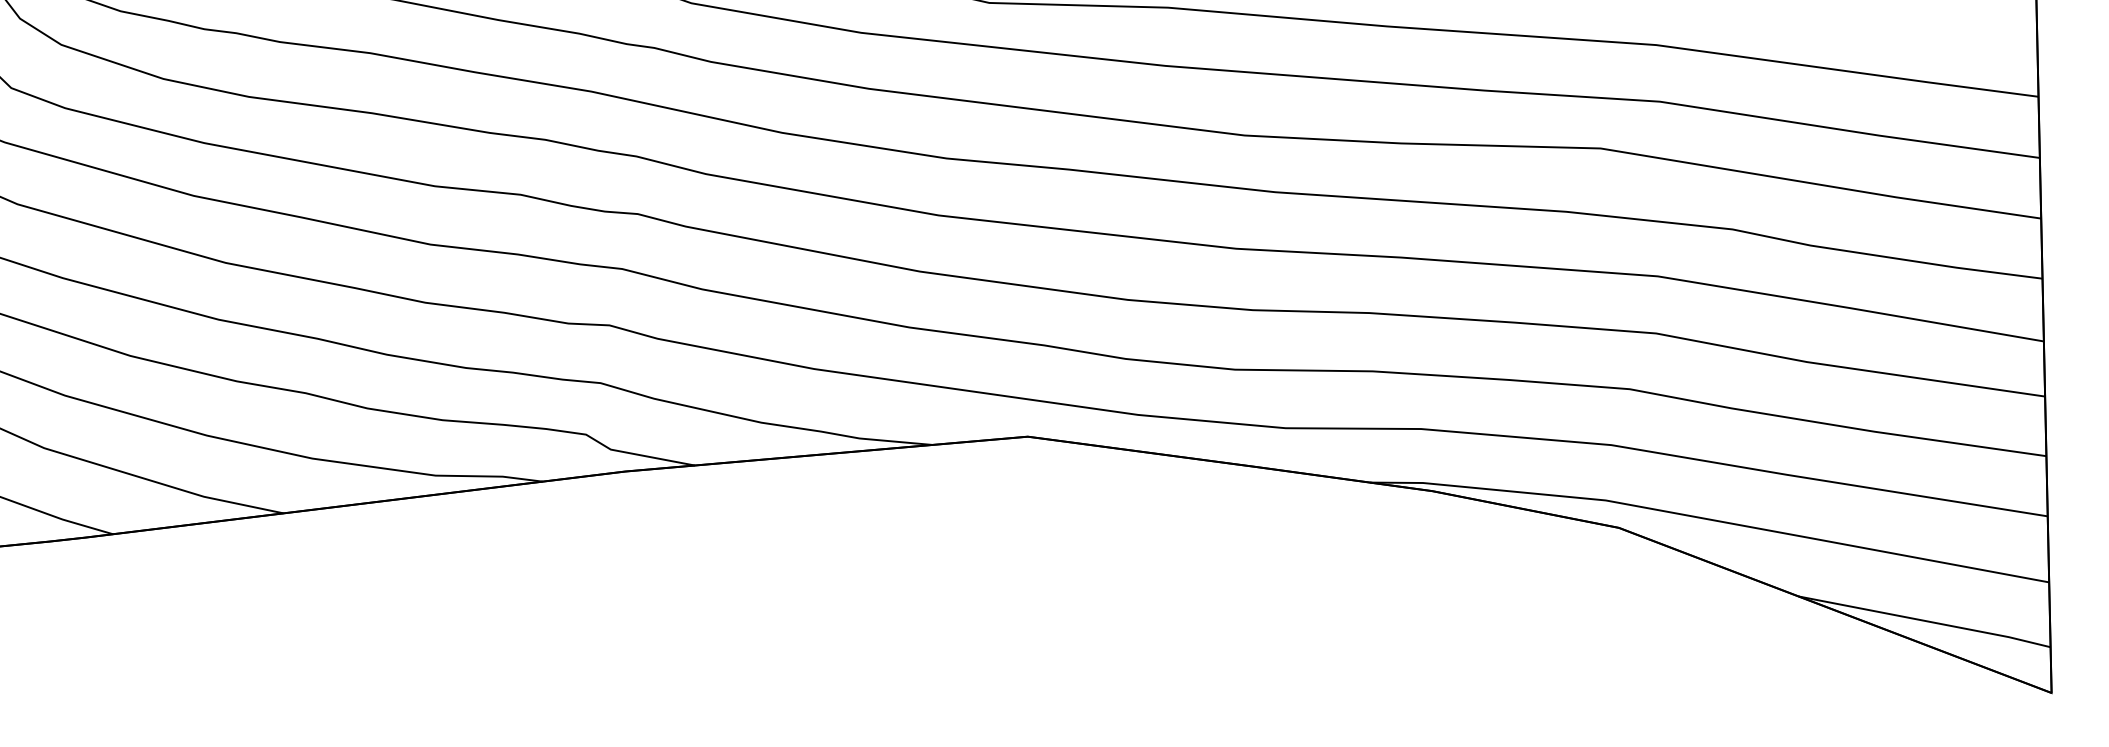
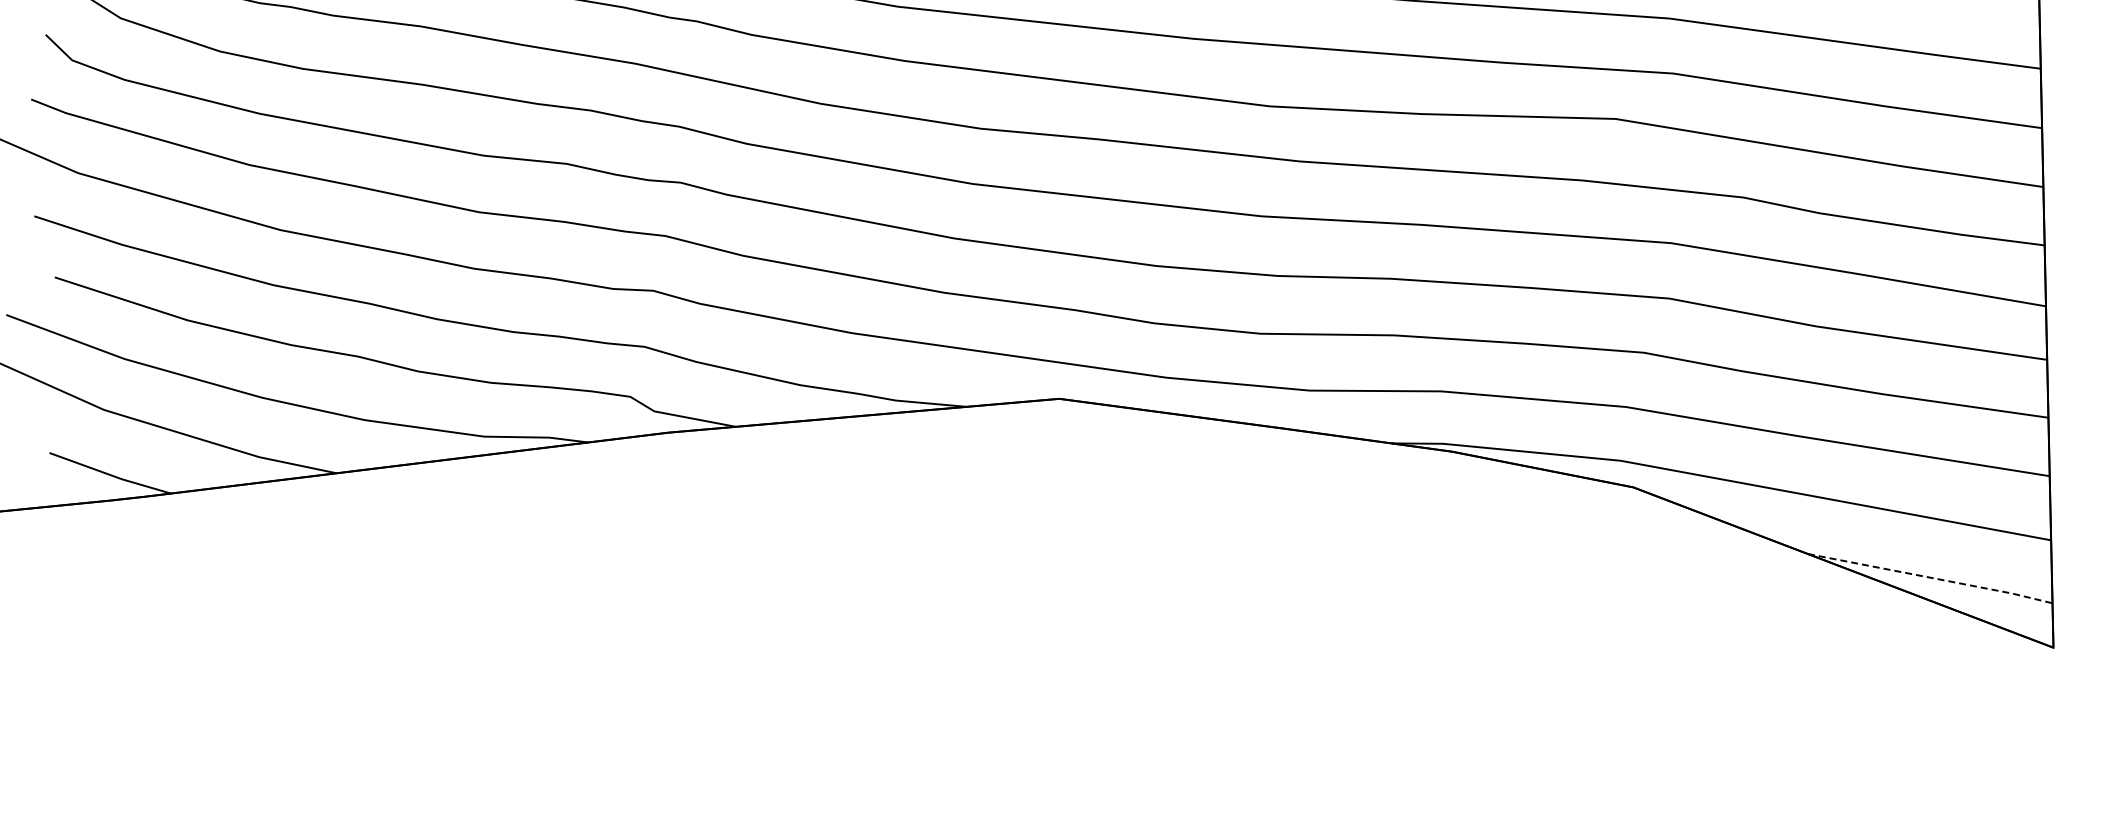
line: (1925, 620) -> (1931, 577), solid -> dashed

